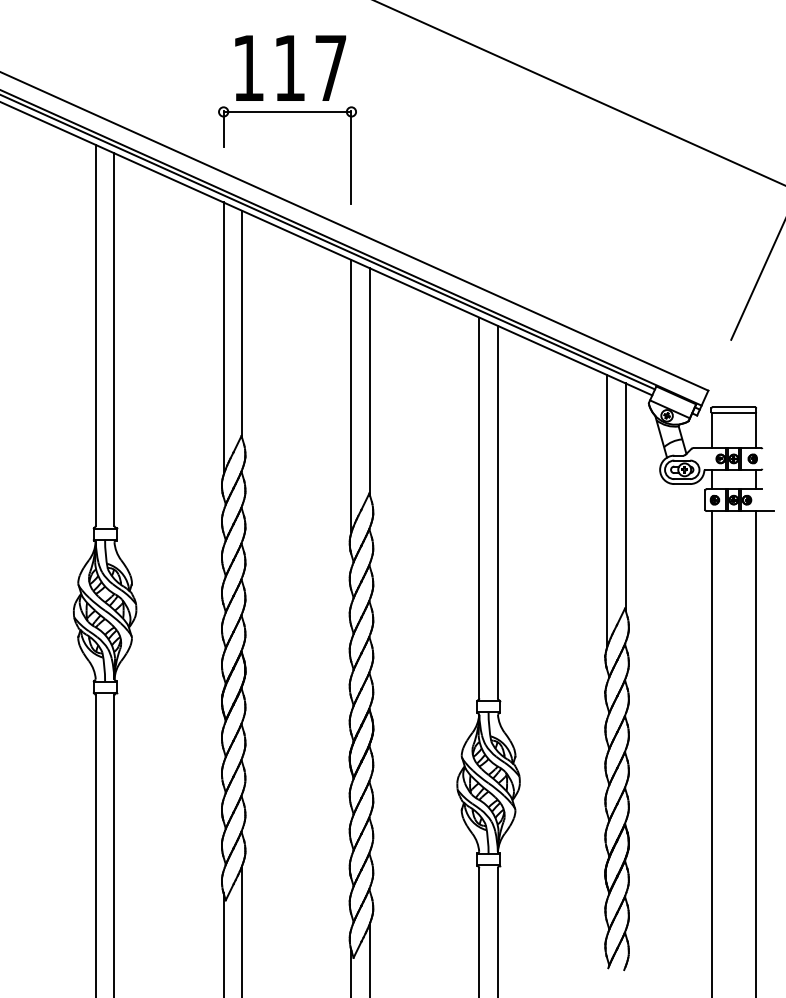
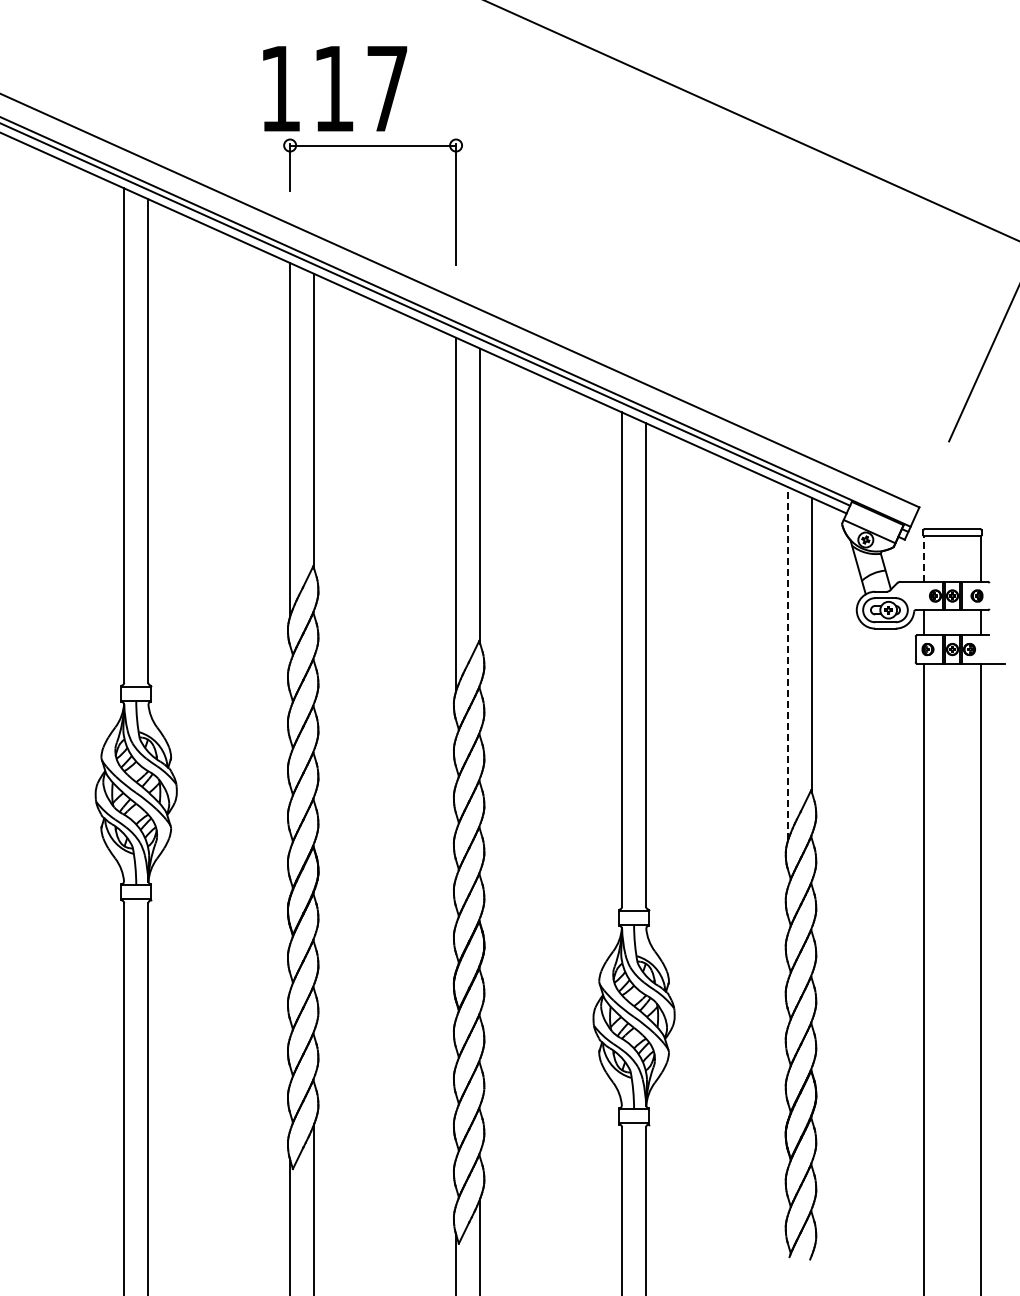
text: (290, 68) -> (335, 88), moved
line: (711, 430) -> (923, 558), solid -> dashed
line: (606, 510) -> (787, 662), solid -> dashed

